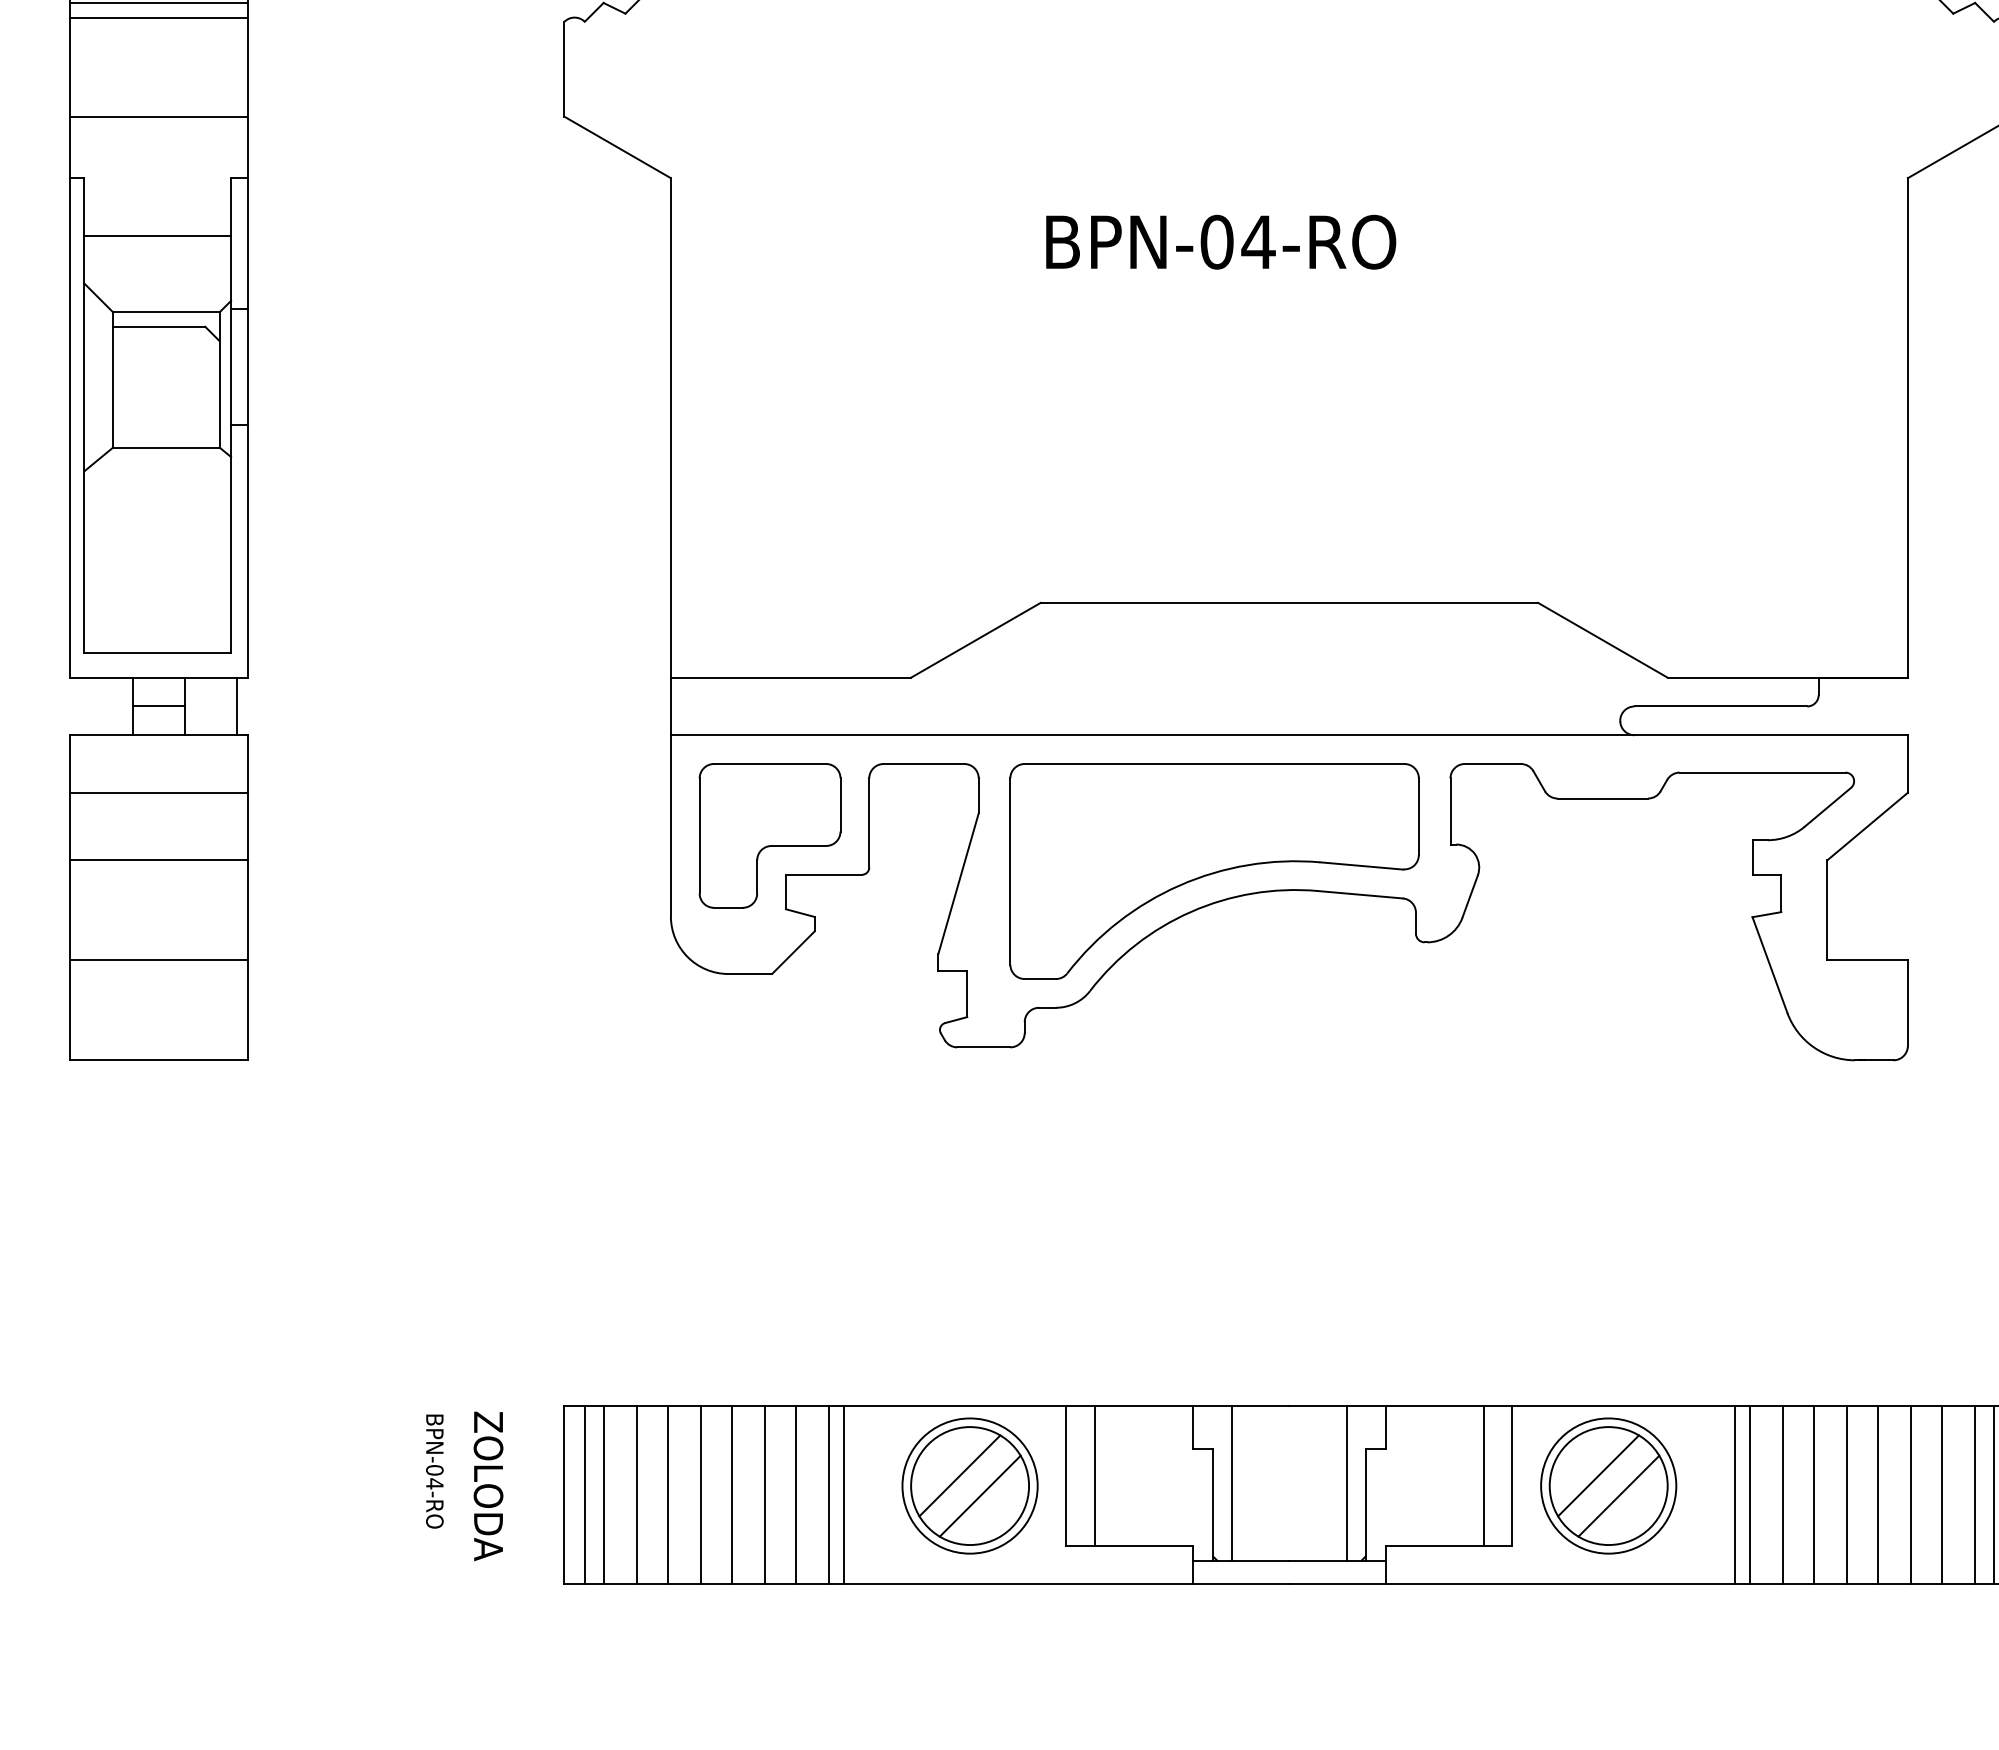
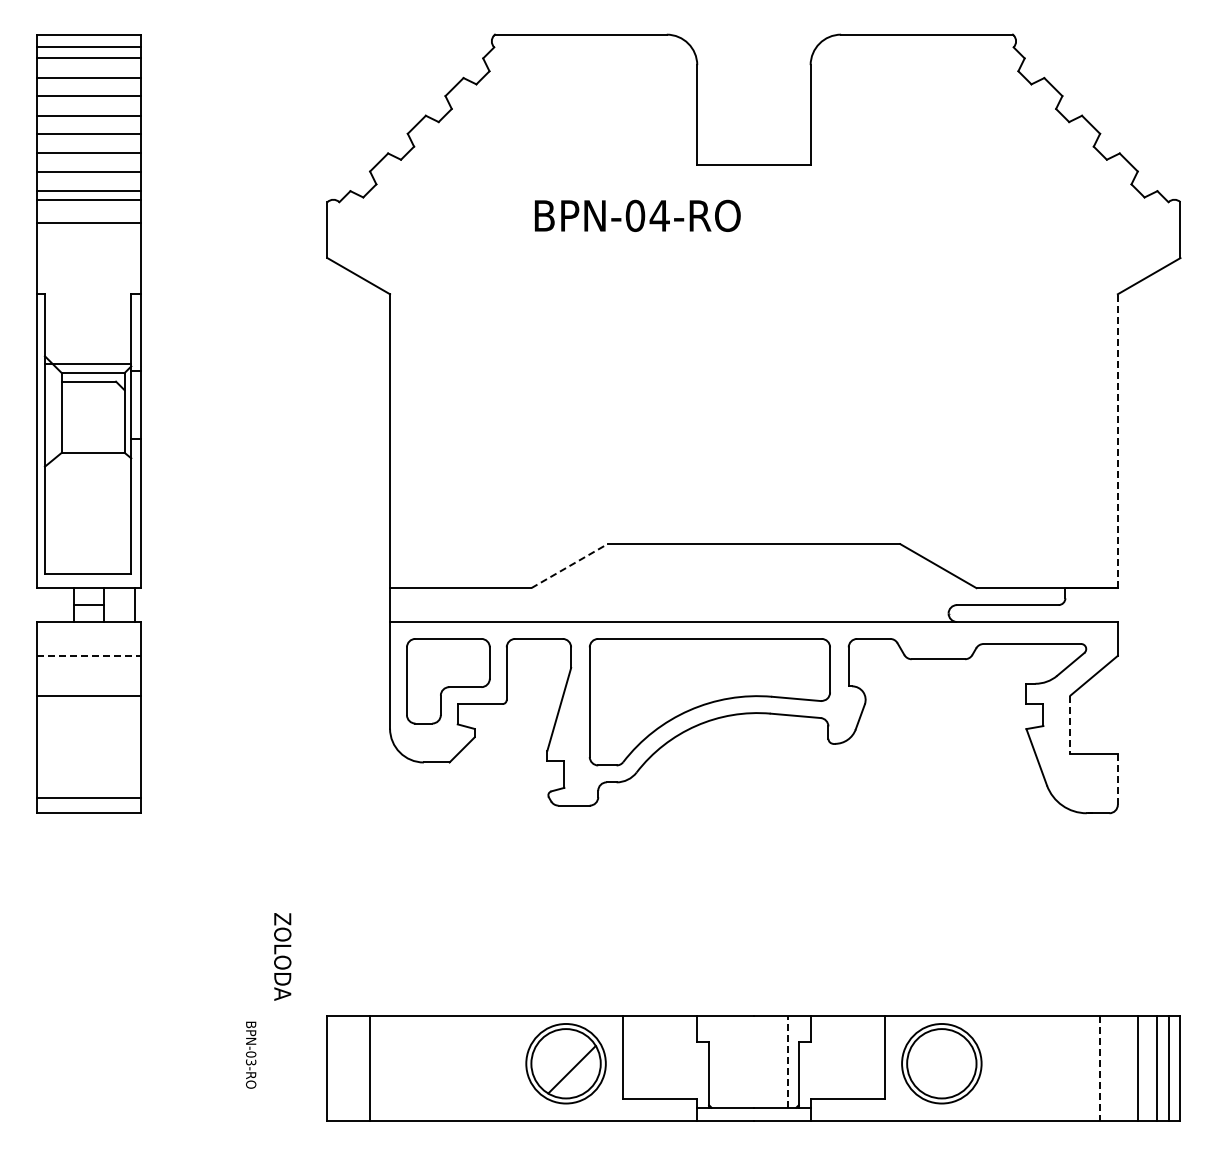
line: (158, 117) -> (88, 223), moved
line: (156, 236) -> (87, 364), moved
text: (1220, 241) -> (637, 215), moved
line: (1907, 428) -> (1117, 441), solid -> dashed
line: (975, 639) -> (569, 565), solid -> dashed
line: (160, 792) -> (89, 655), solid -> dashed
line: (1827, 911) -> (1070, 725), solid -> dashed
line: (158, 960) -> (88, 798), moved
line: (1907, 1002) -> (1117, 779), solid -> dashed
line: (958, 1475) -> (559, 1057), removed
line: (1094, 1475) -> (639, 1057), removed
line: (1484, 1475) -> (868, 1057), removed
line: (1597, 1475) -> (935, 1057), removed
line: (1232, 1482) -> (720, 1061), removed
text: (435, 1483) -> (251, 1062), BPN-04-RO -> BPN-03-RO
line: (1346, 1483) -> (787, 1062), solid -> dashed
text: (488, 1485) -> (282, 956), moved
line: (584, 1494) -> (339, 1068), removed
line: (603, 1494) -> (350, 1068), removed
line: (668, 1494) -> (388, 1068), removed
line: (700, 1494) -> (407, 1068), removed
line: (731, 1494) -> (425, 1068), removed
line: (765, 1494) -> (445, 1068), removed
line: (795, 1494) -> (463, 1068), removed
line: (829, 1494) -> (483, 1068), removed
line: (843, 1494) -> (491, 1068), removed
line: (1735, 1494) -> (1016, 1068), removed
line: (1749, 1494) -> (1024, 1068), removed
line: (1783, 1494) -> (1044, 1068), removed
line: (1813, 1494) -> (1062, 1068), removed
line: (1847, 1494) -> (1082, 1068), removed
line: (1910, 1494) -> (1119, 1068), removed
line: (1618, 1495) -> (947, 1069), removed
line: (1878, 1495) -> (1100, 1069), solid -> dashed

